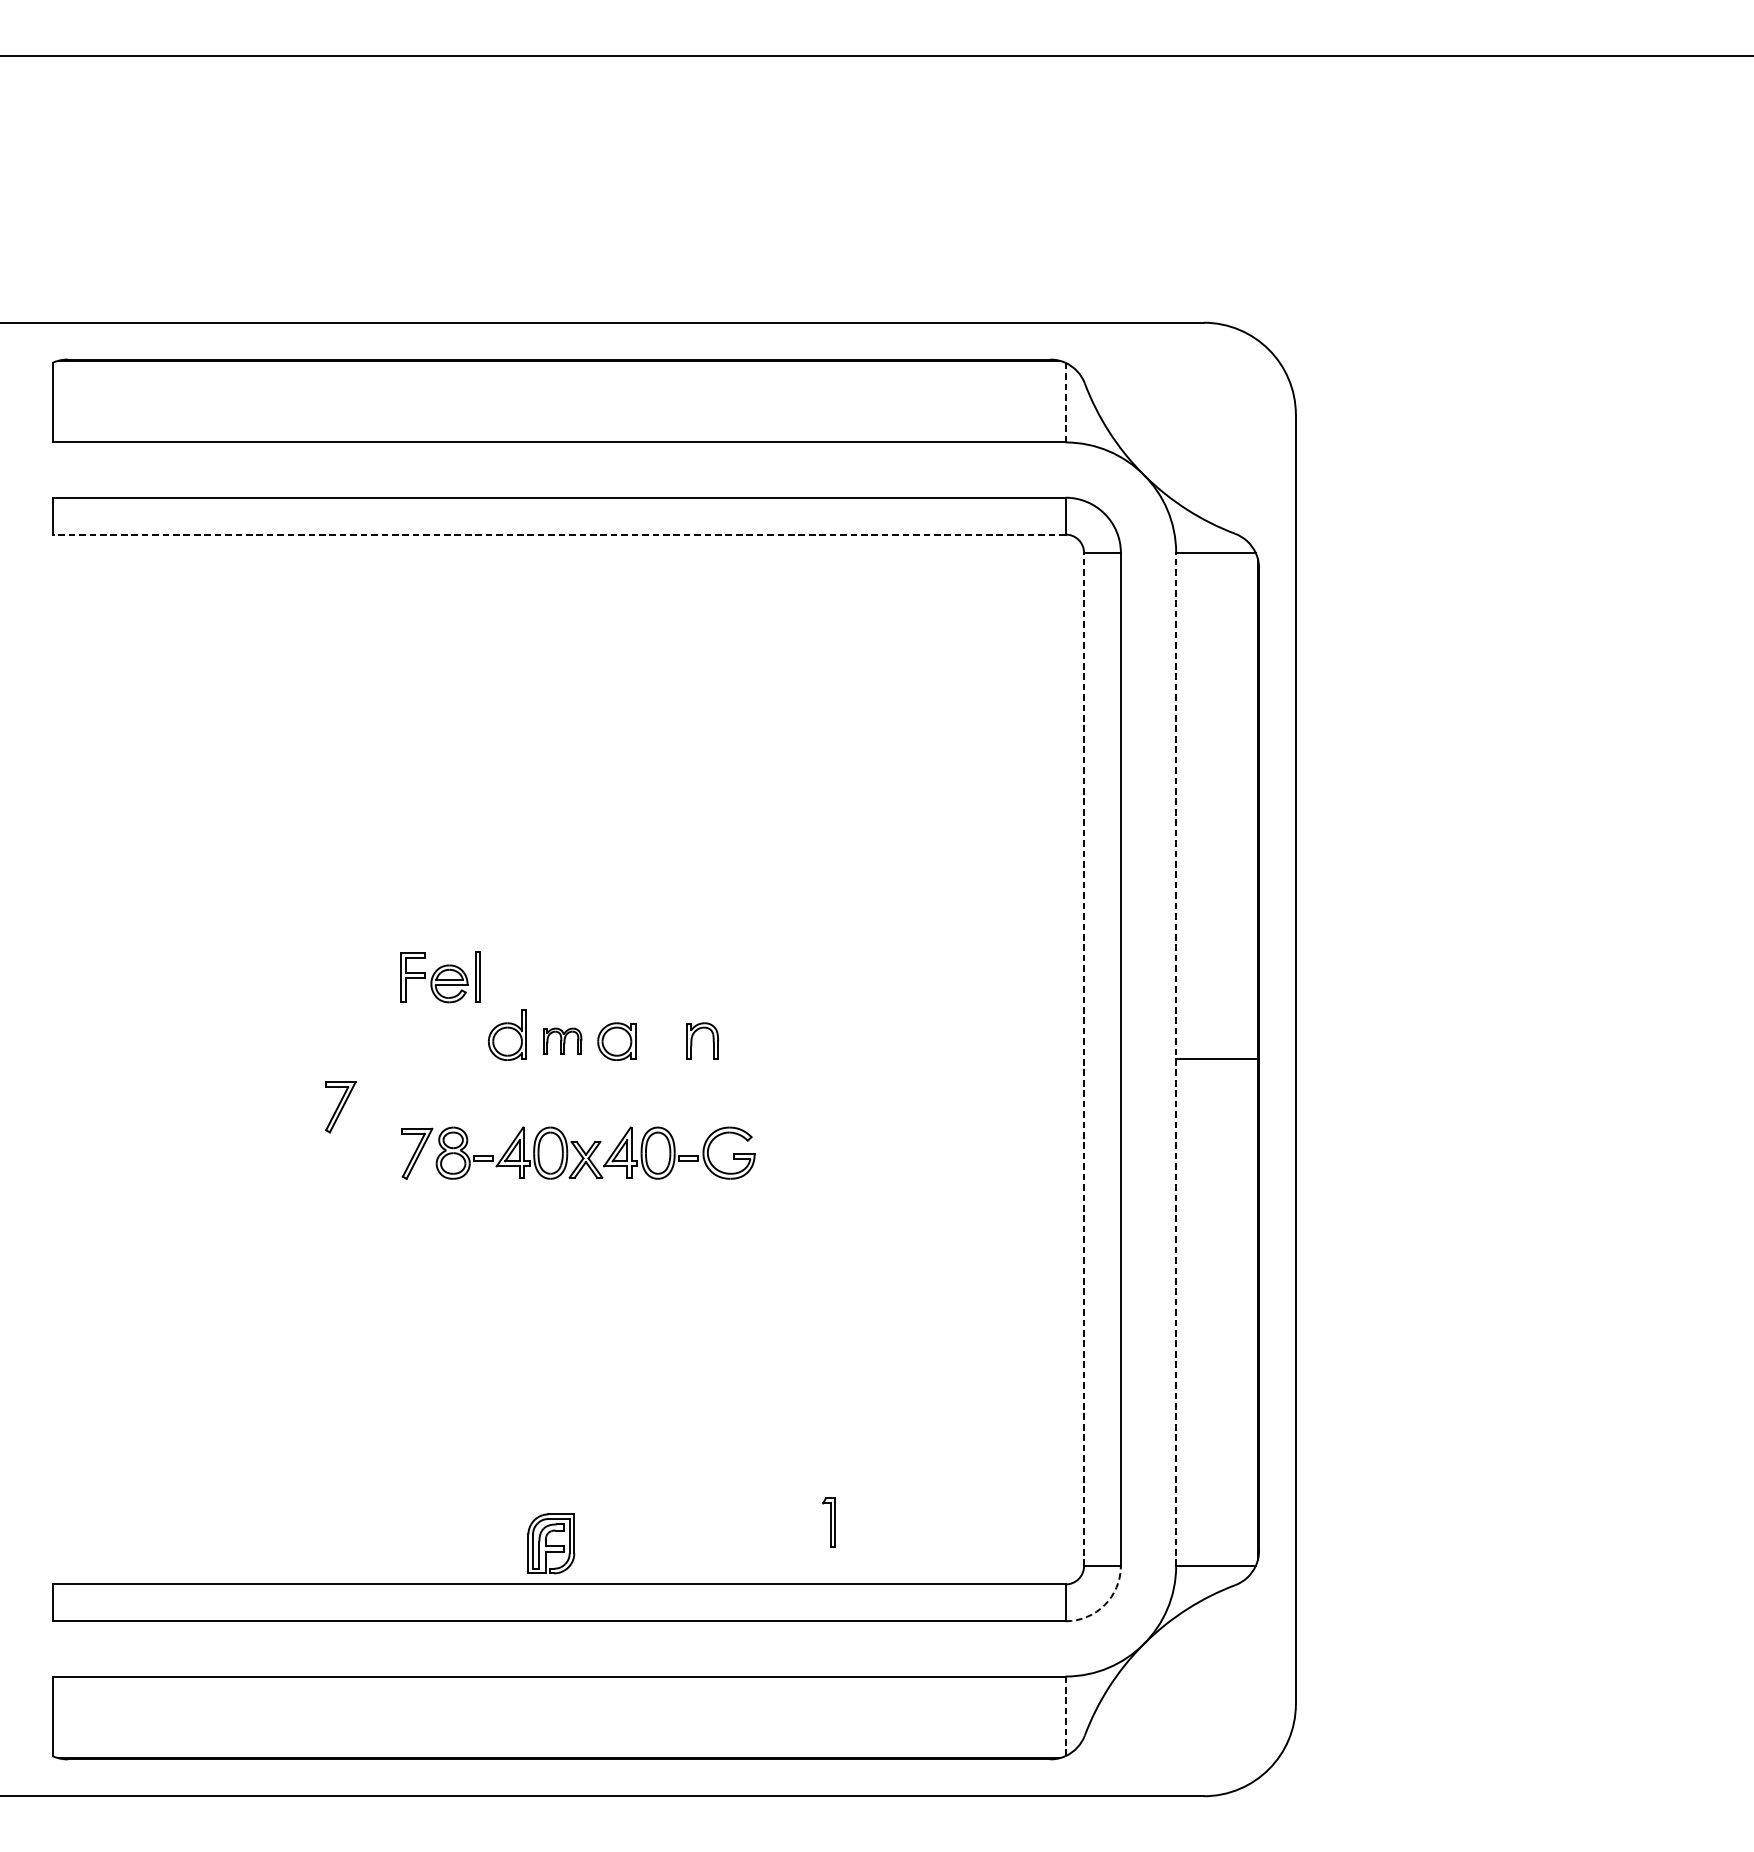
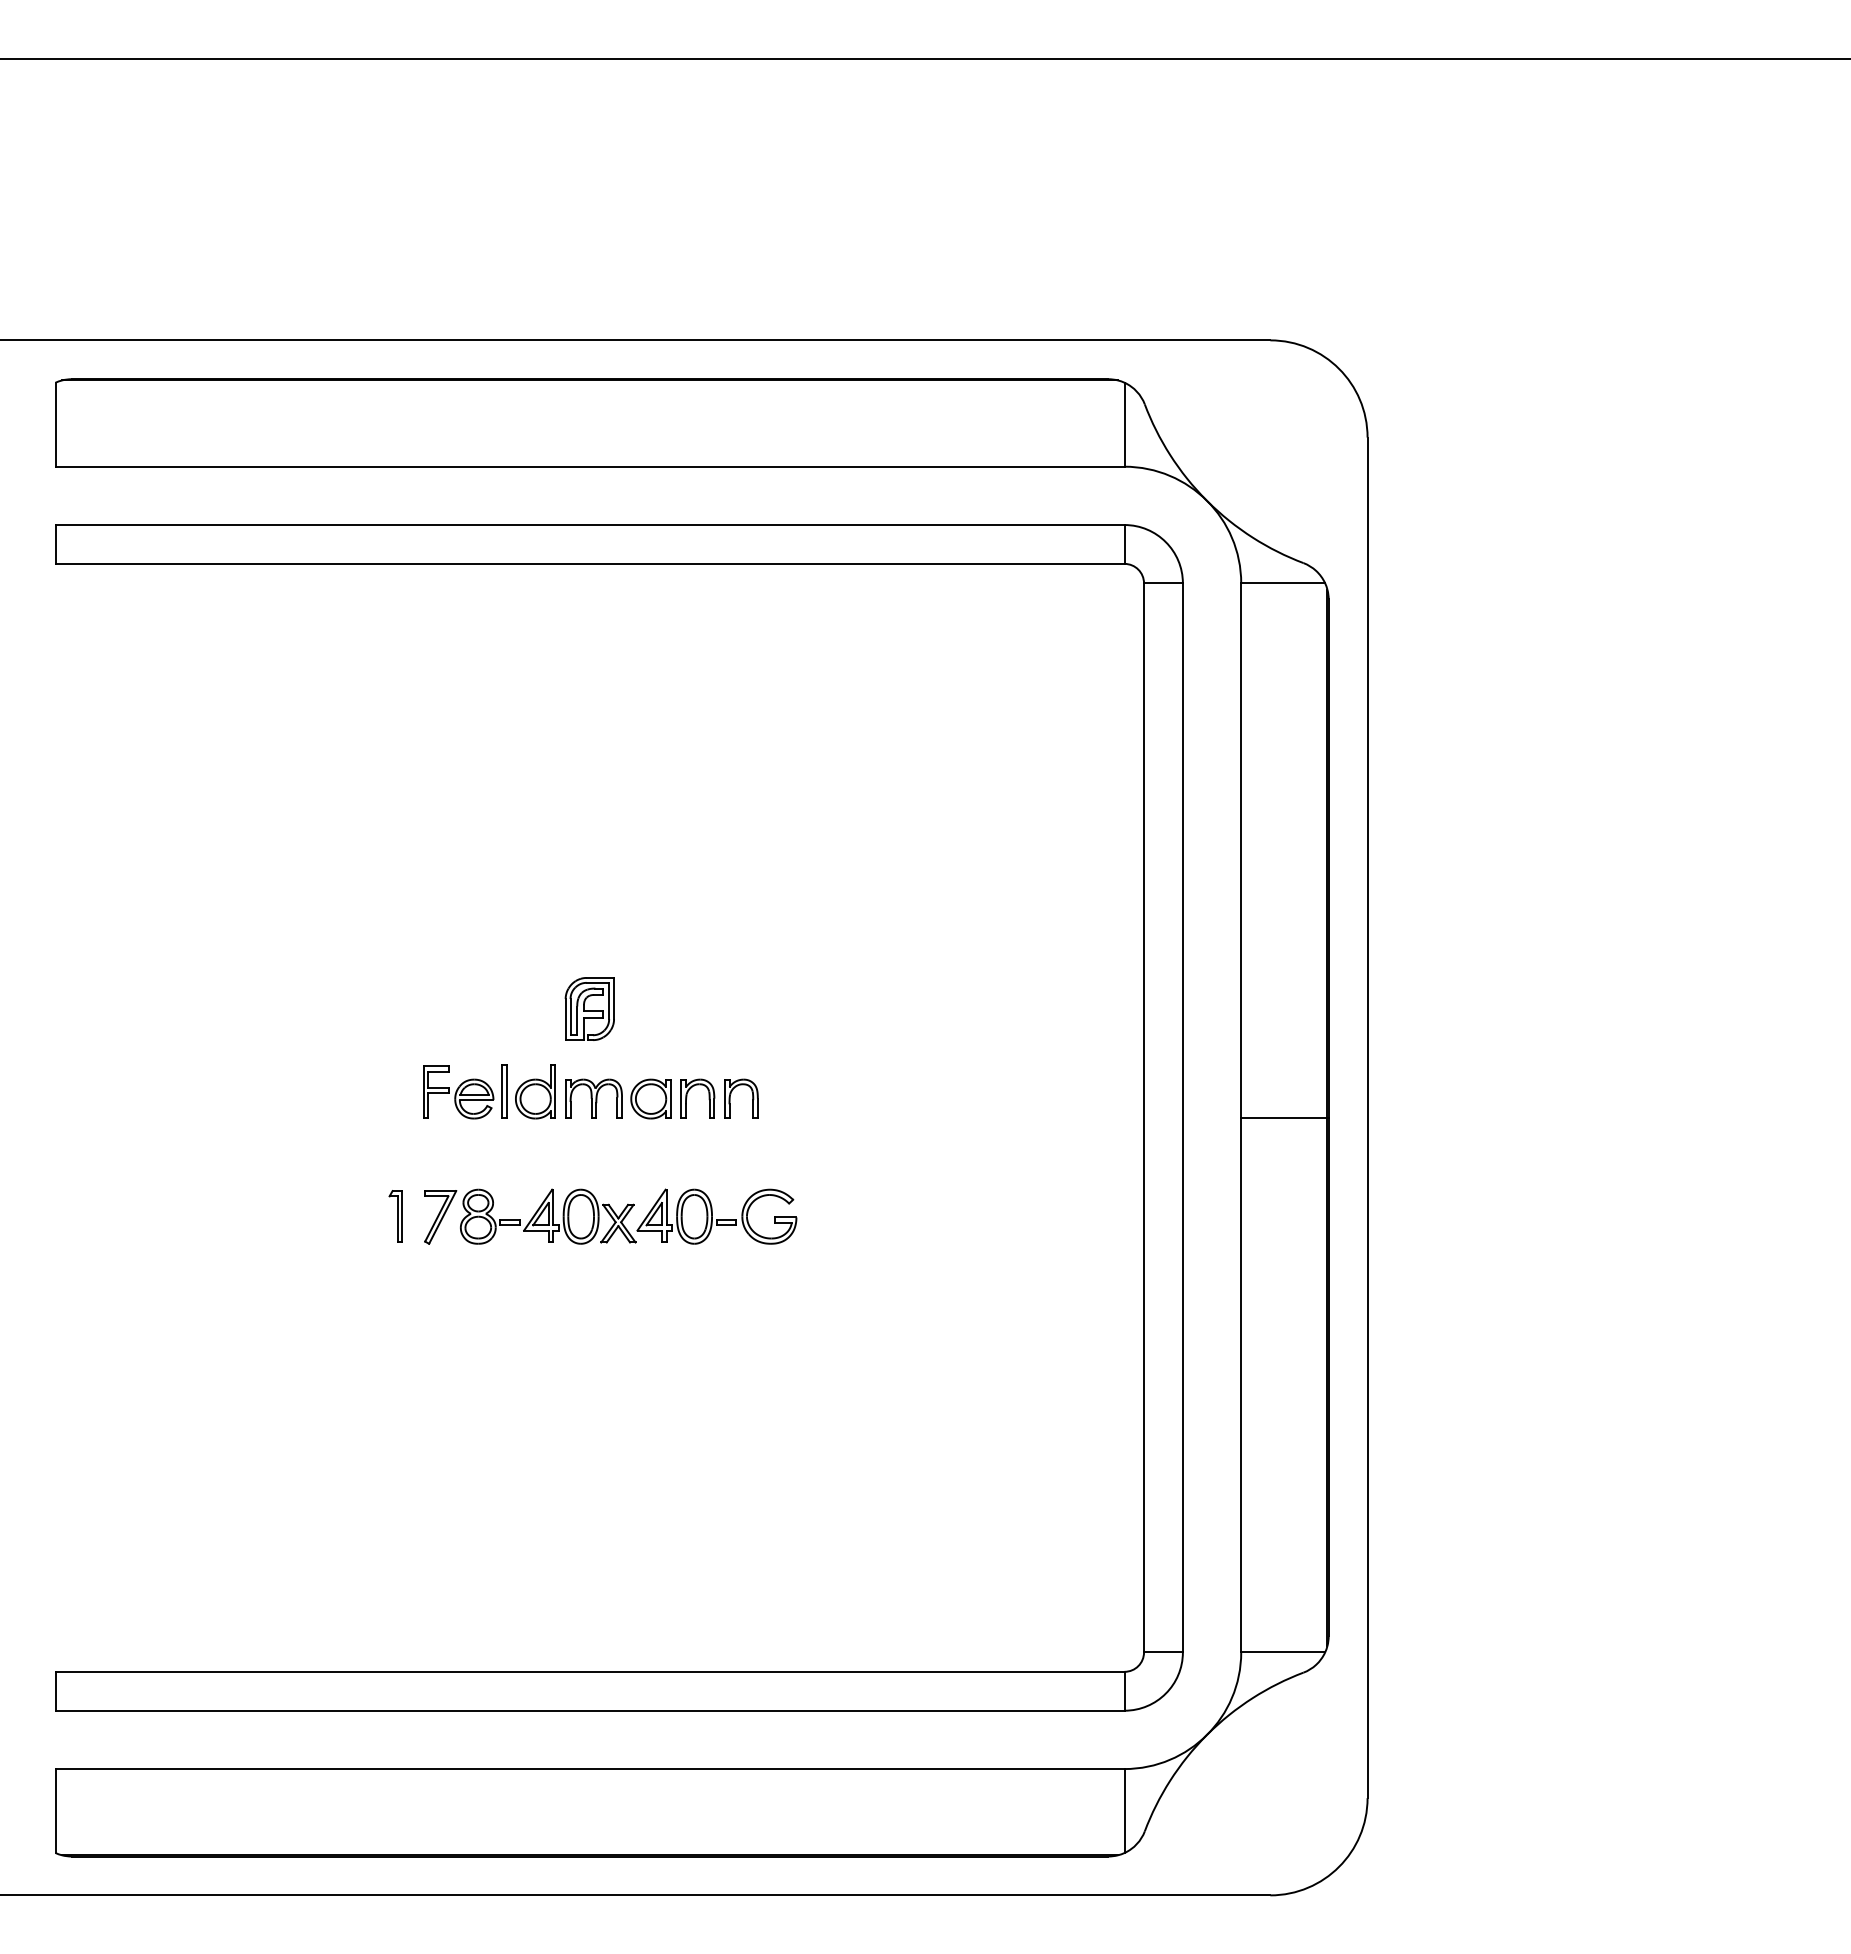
line: (1065, 402) -> (1124, 424), dashed -> solid
line: (559, 534) -> (590, 563), dashed -> solid
part: (441, 976) -> (465, 1091), moved
part: (651, 1040) -> (687, 1097), added
part: (562, 1041) -> (593, 1098), size x1.43
line: (1084, 1059) -> (1144, 1117), dashed -> solid
line: (1176, 1059) -> (1241, 1117), dashed -> solid
part: (340, 1107) -> (359, 1168), removed
part: (828, 1522) -> (395, 1216), moved
part: (551, 1543) -> (589, 1008), moved
arc: (1104, 1604) -> (1165, 1693), dashed -> solid
line: (1065, 1716) -> (1124, 1811), dashed -> solid

